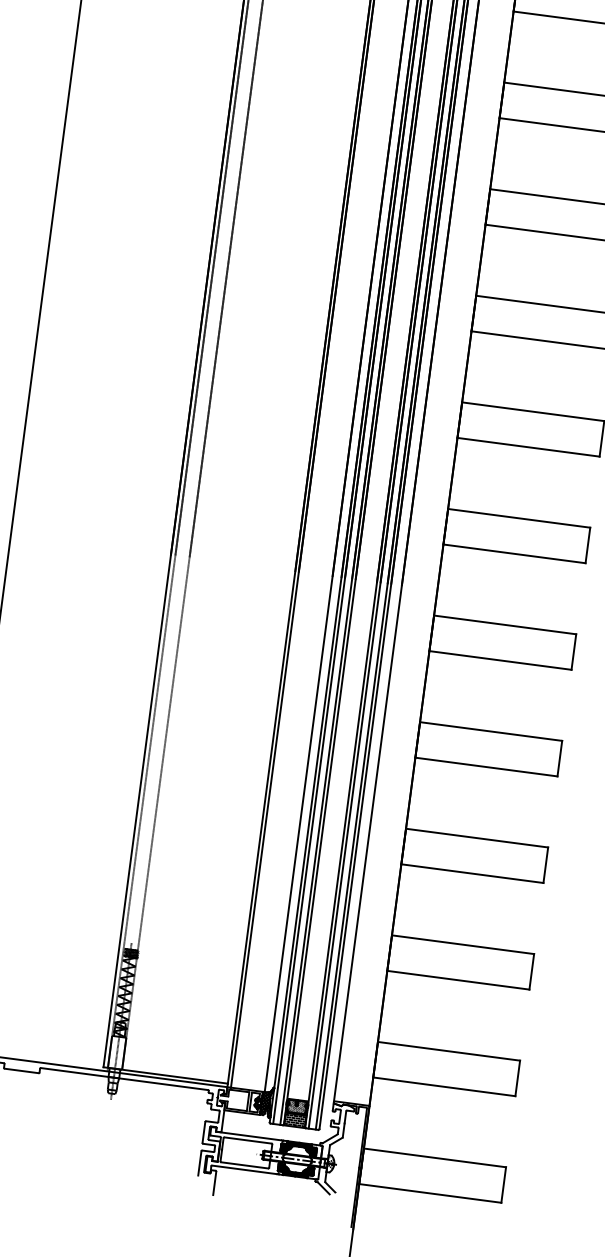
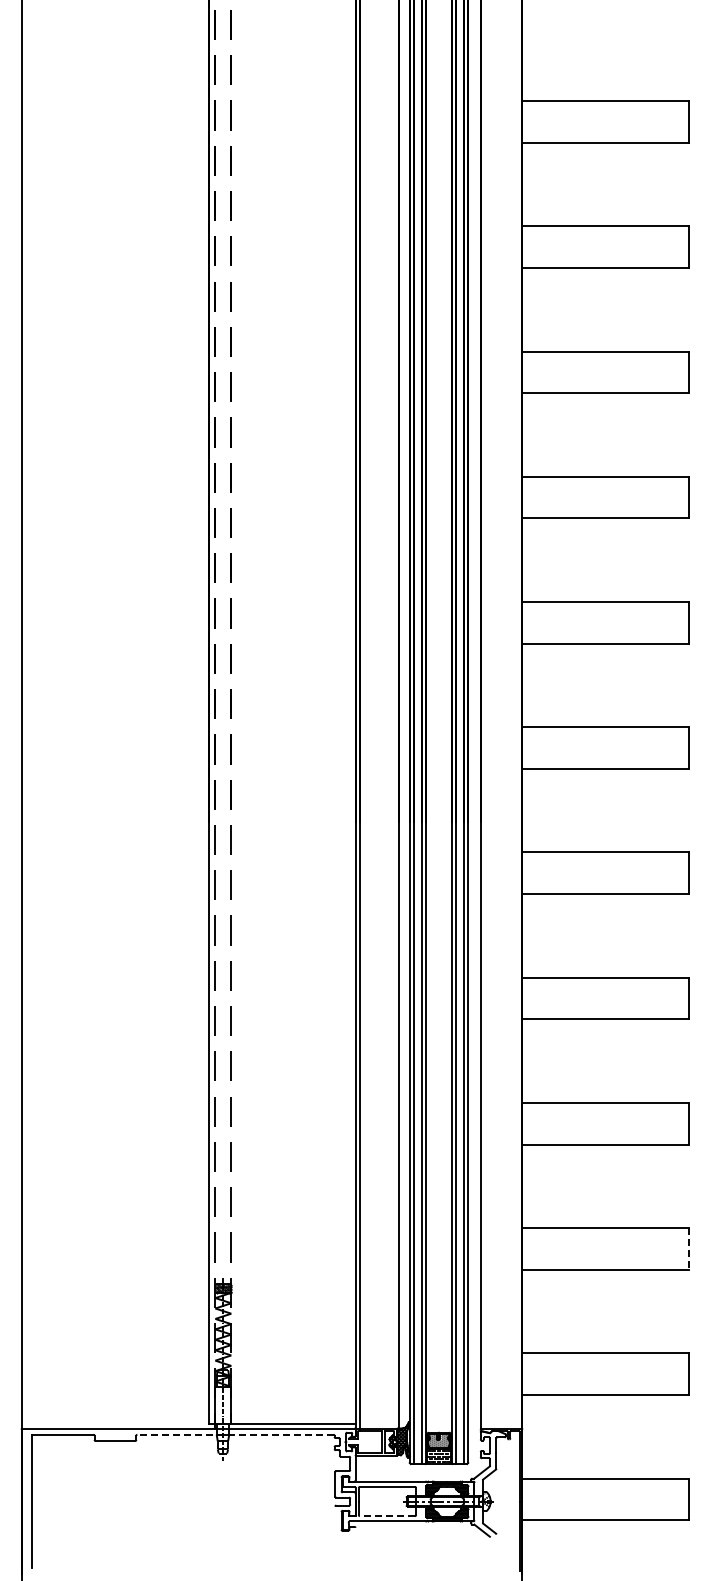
line: (531, 972) -> (689, 1249), solid -> dashed
line: (123, 1078) -> (234, 1434), solid -> dashed
line: (200, 1163) -> (335, 1520), removed
line: (244, 1165) -> (387, 1516), solid -> dashed
line: (214, 1183) -> (355, 1541), removed

